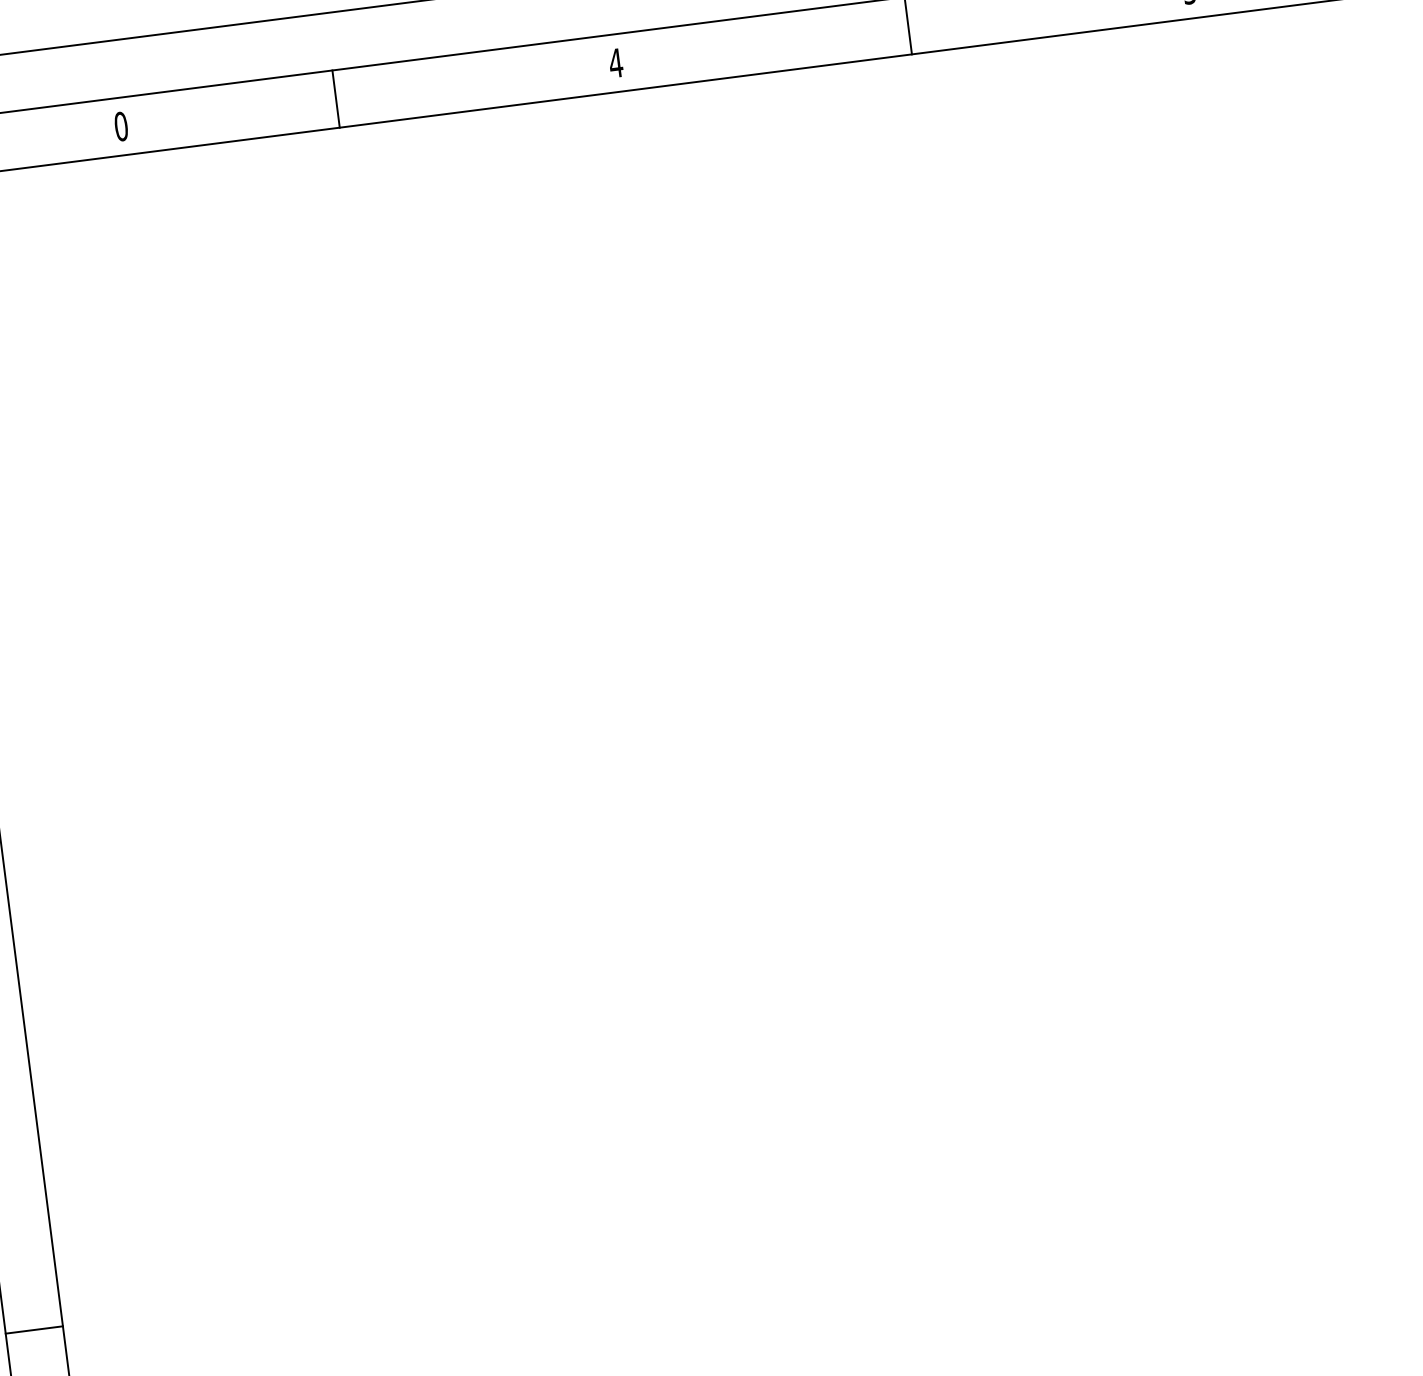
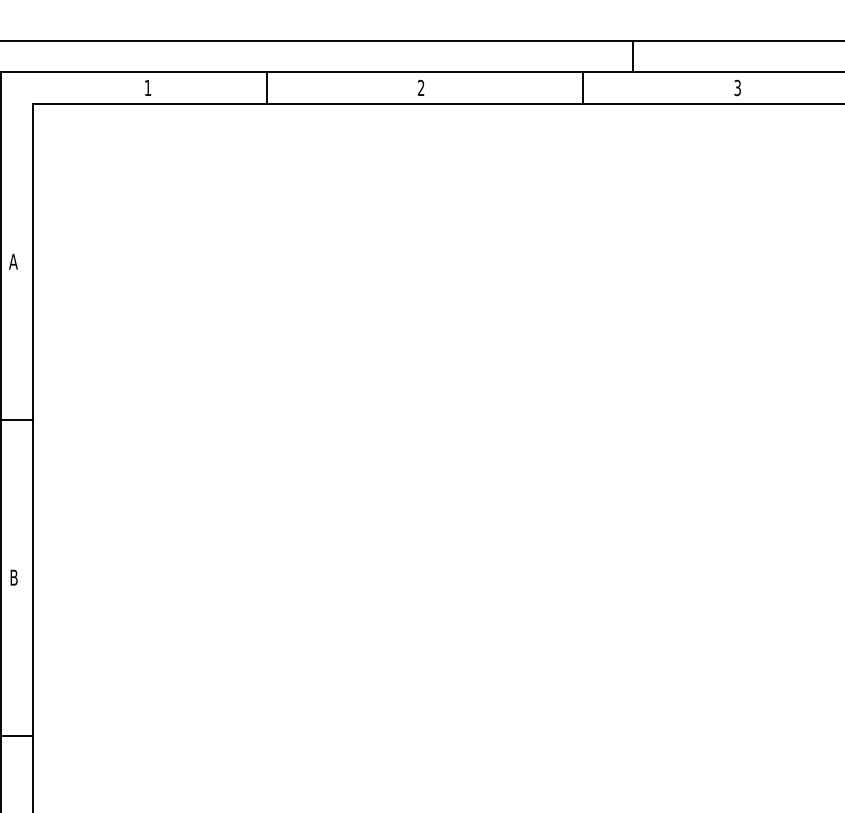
text: (614, 62) -> (420, 87), 4 -> 2
text: (120, 127) -> (147, 88), 0 -> 1

